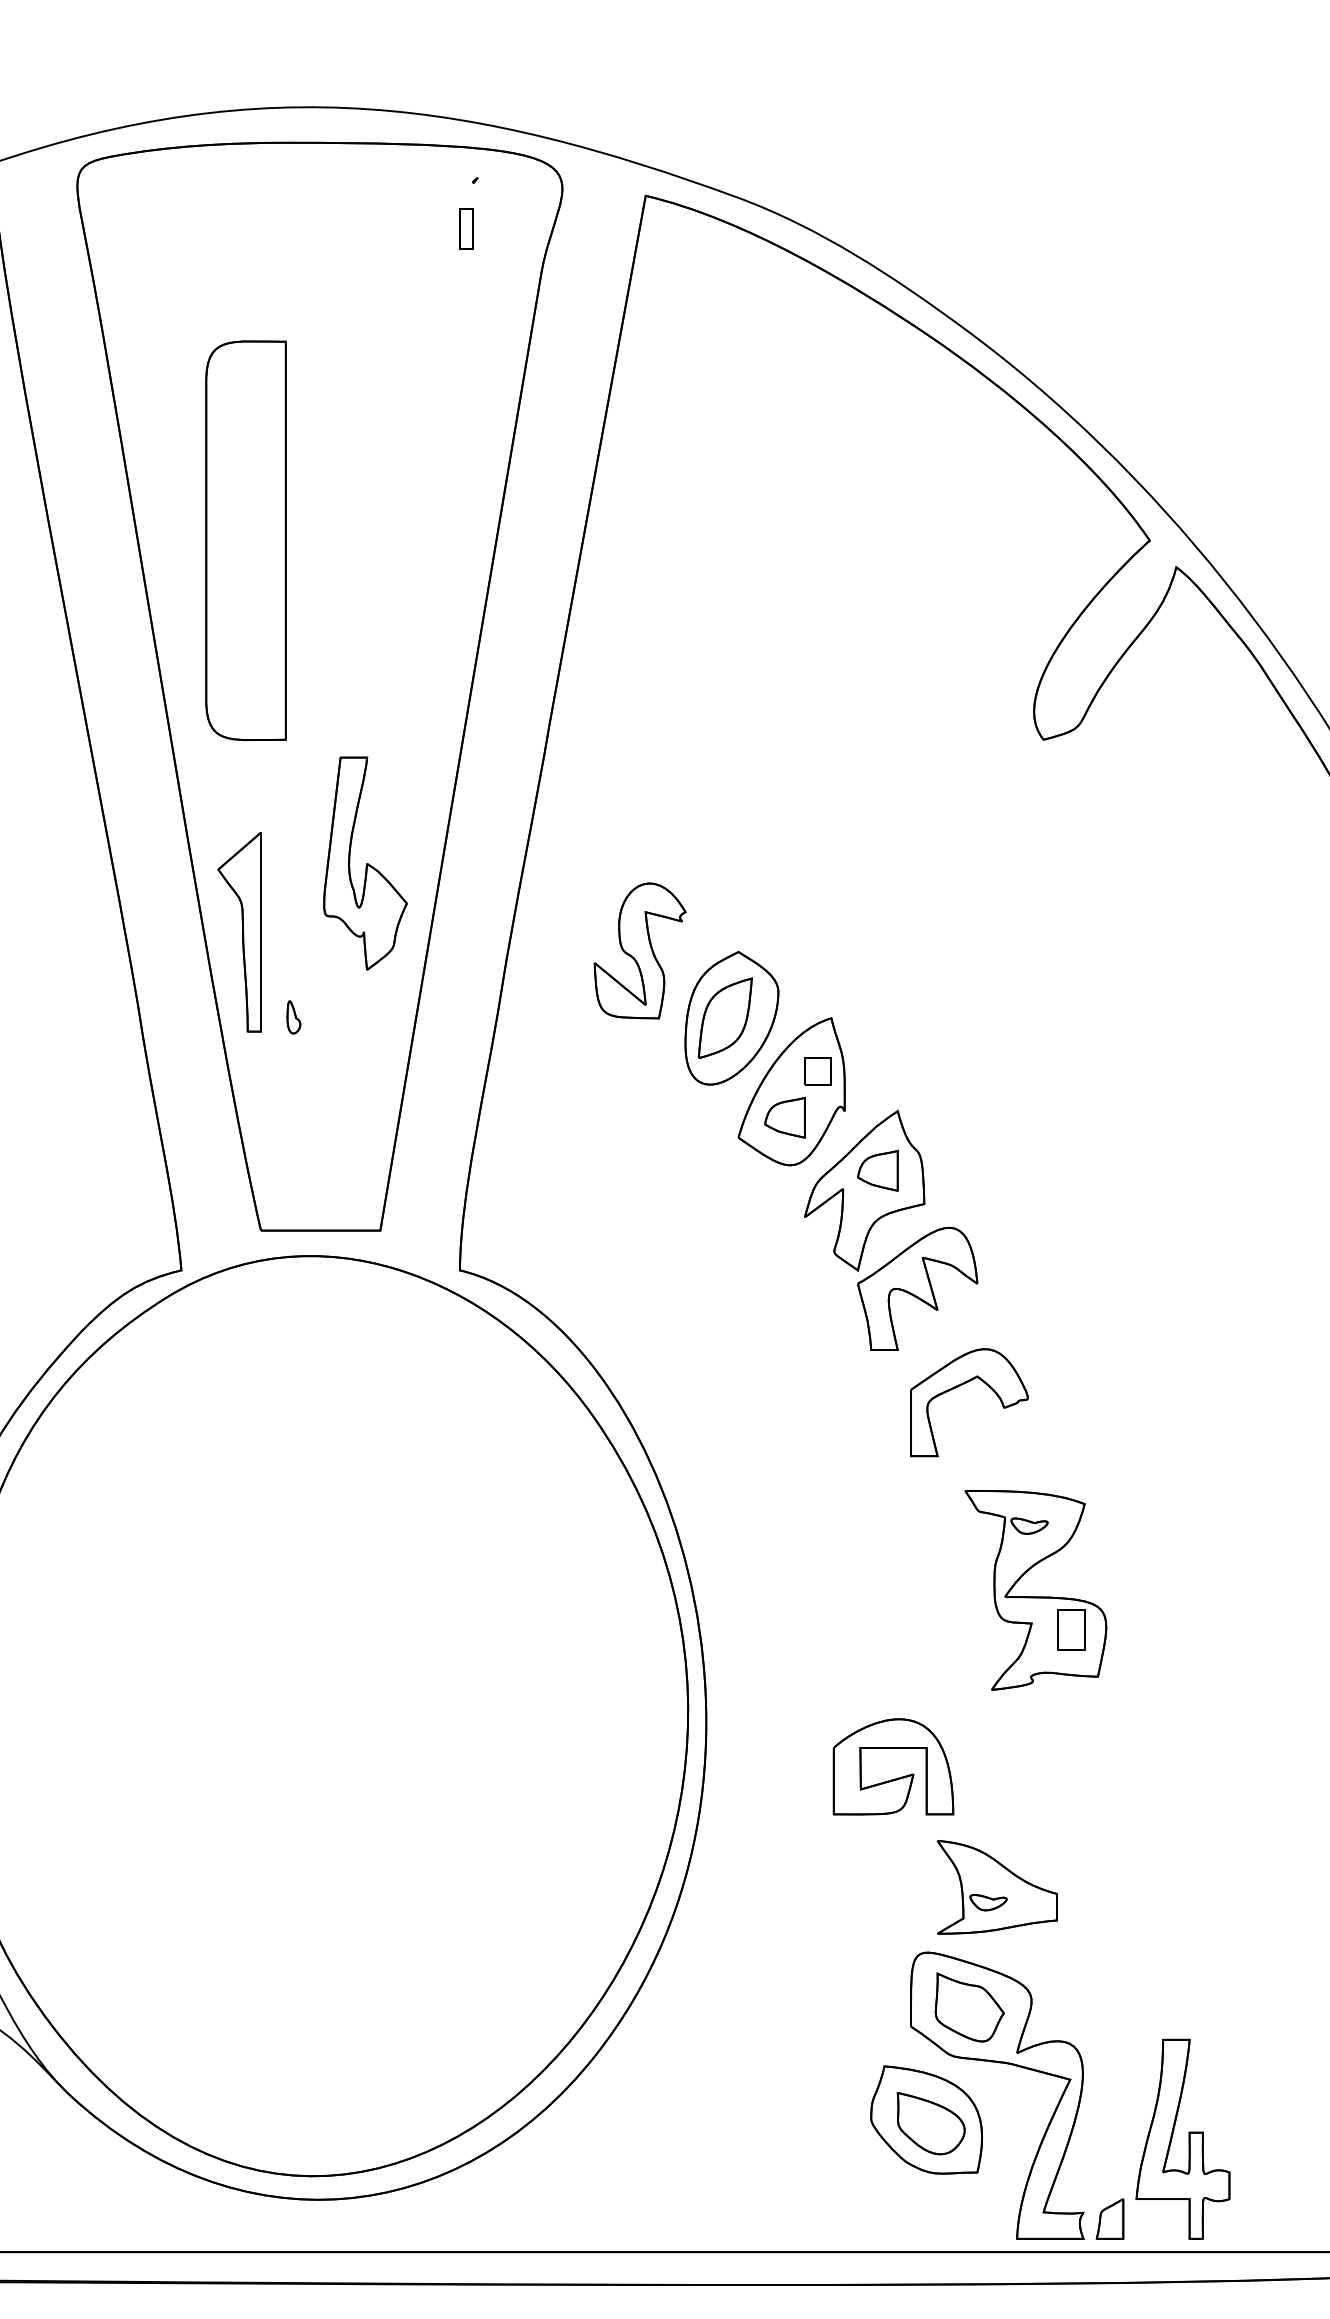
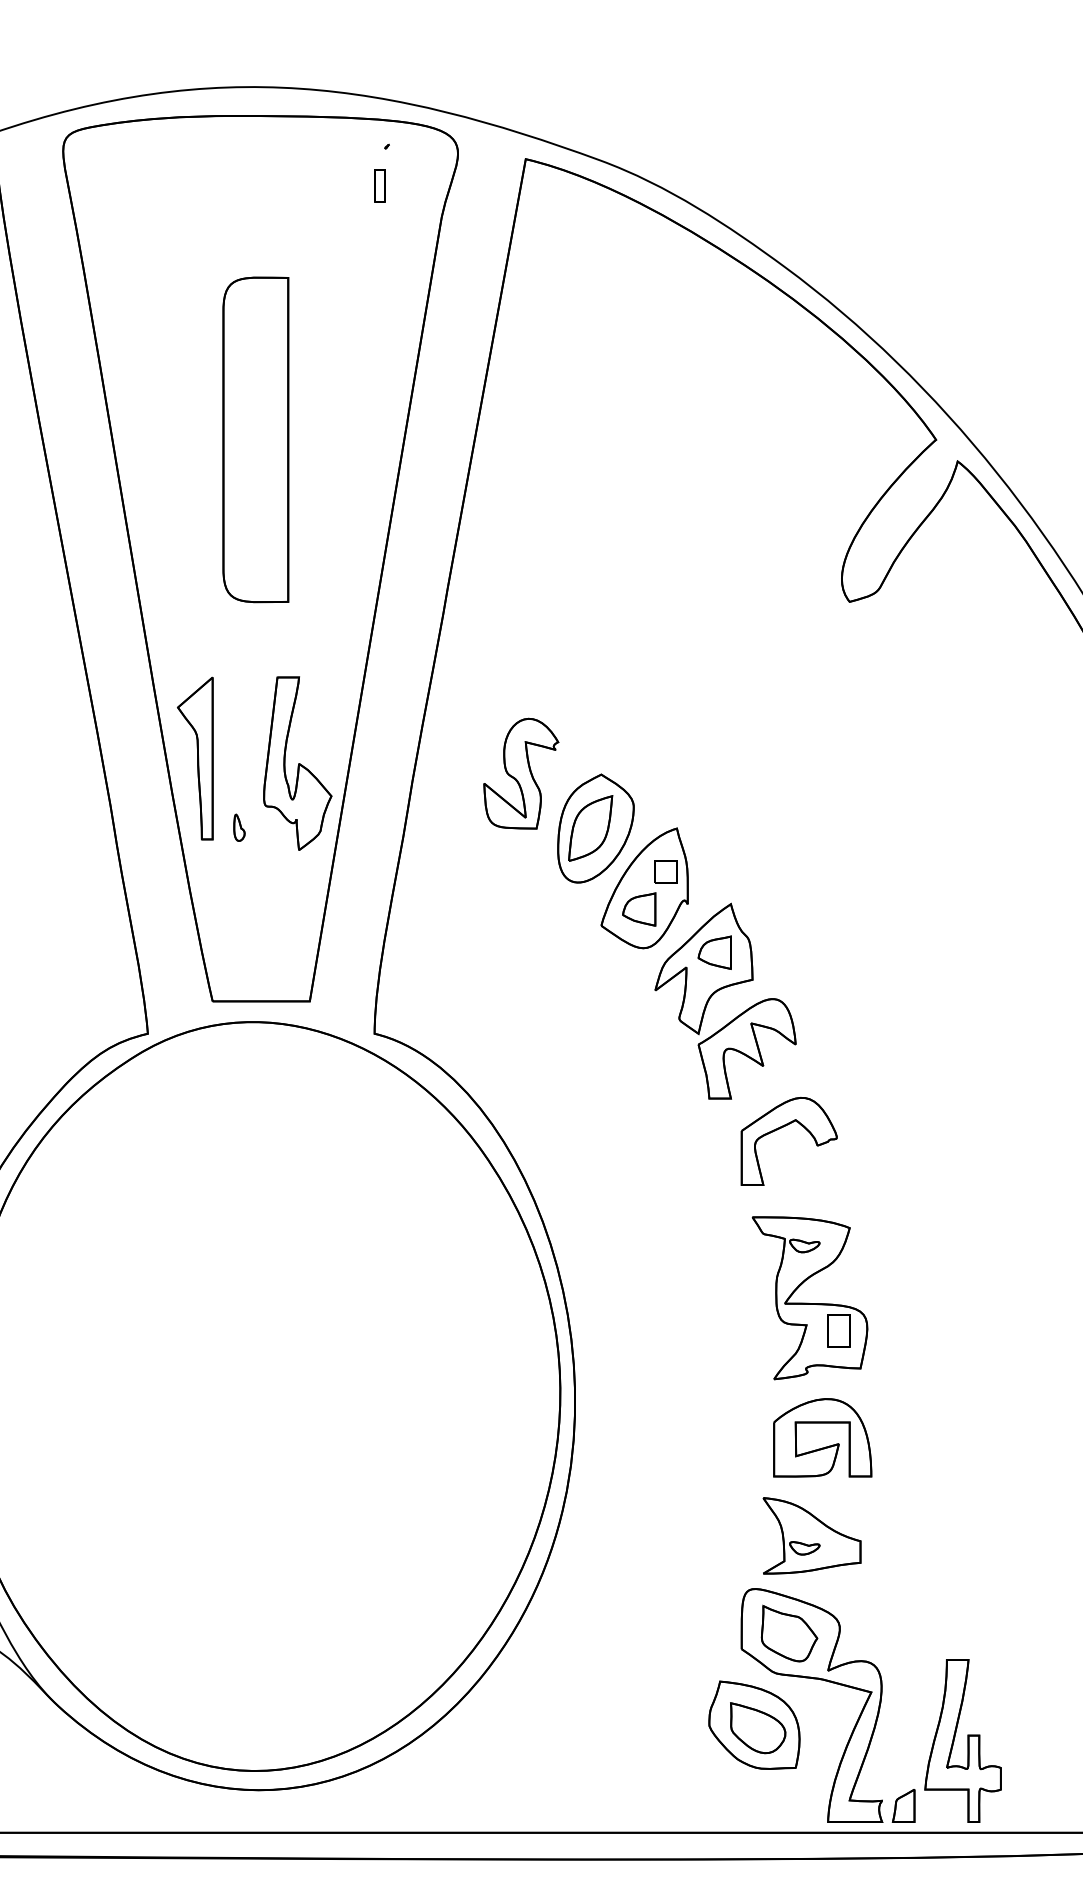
part: (245, 540) -> (255, 439), moved
part: (365, 863) -> (297, 763), moved
part: (1035, 1590) -> (809, 1298), moved
part: (894, 1778) -> (823, 1447), moved

